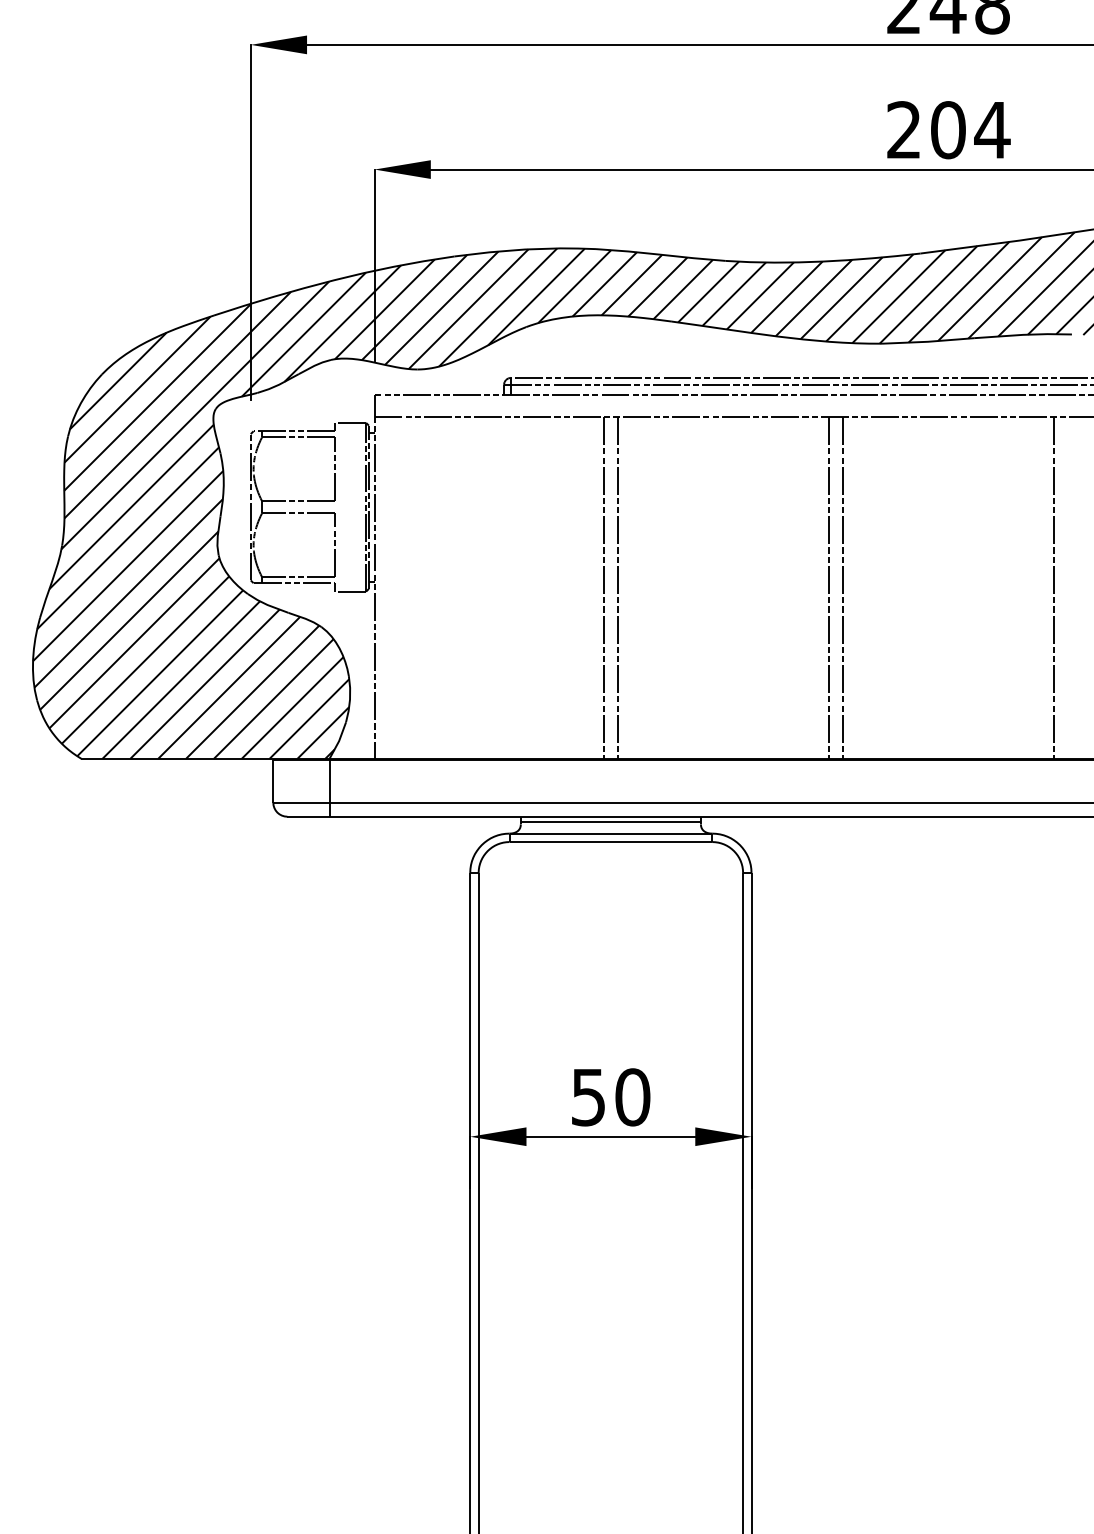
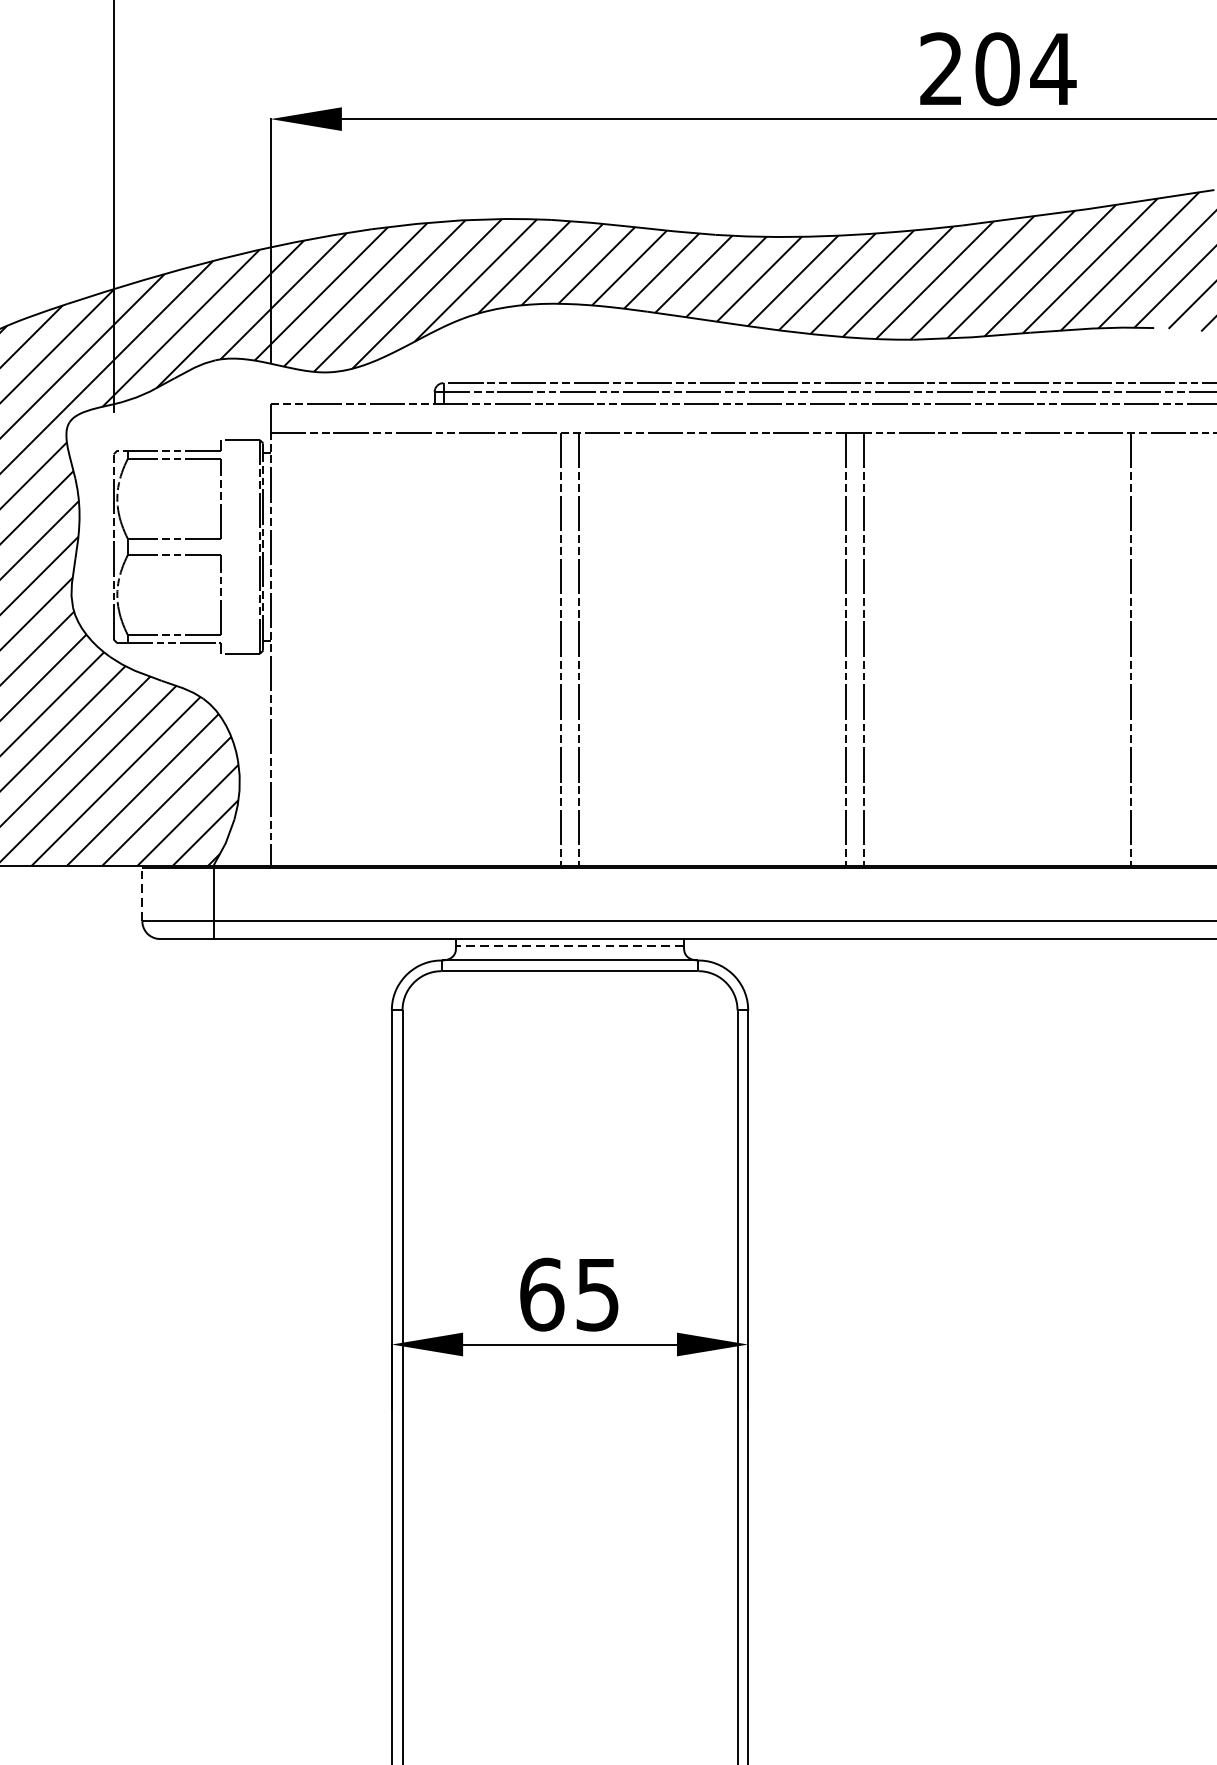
line: (273, 781) -> (142, 894), solid -> dashed
line: (610, 822) -> (569, 946), solid -> dashed
text: (610, 1097) -> (569, 1294), 50 -> 65

